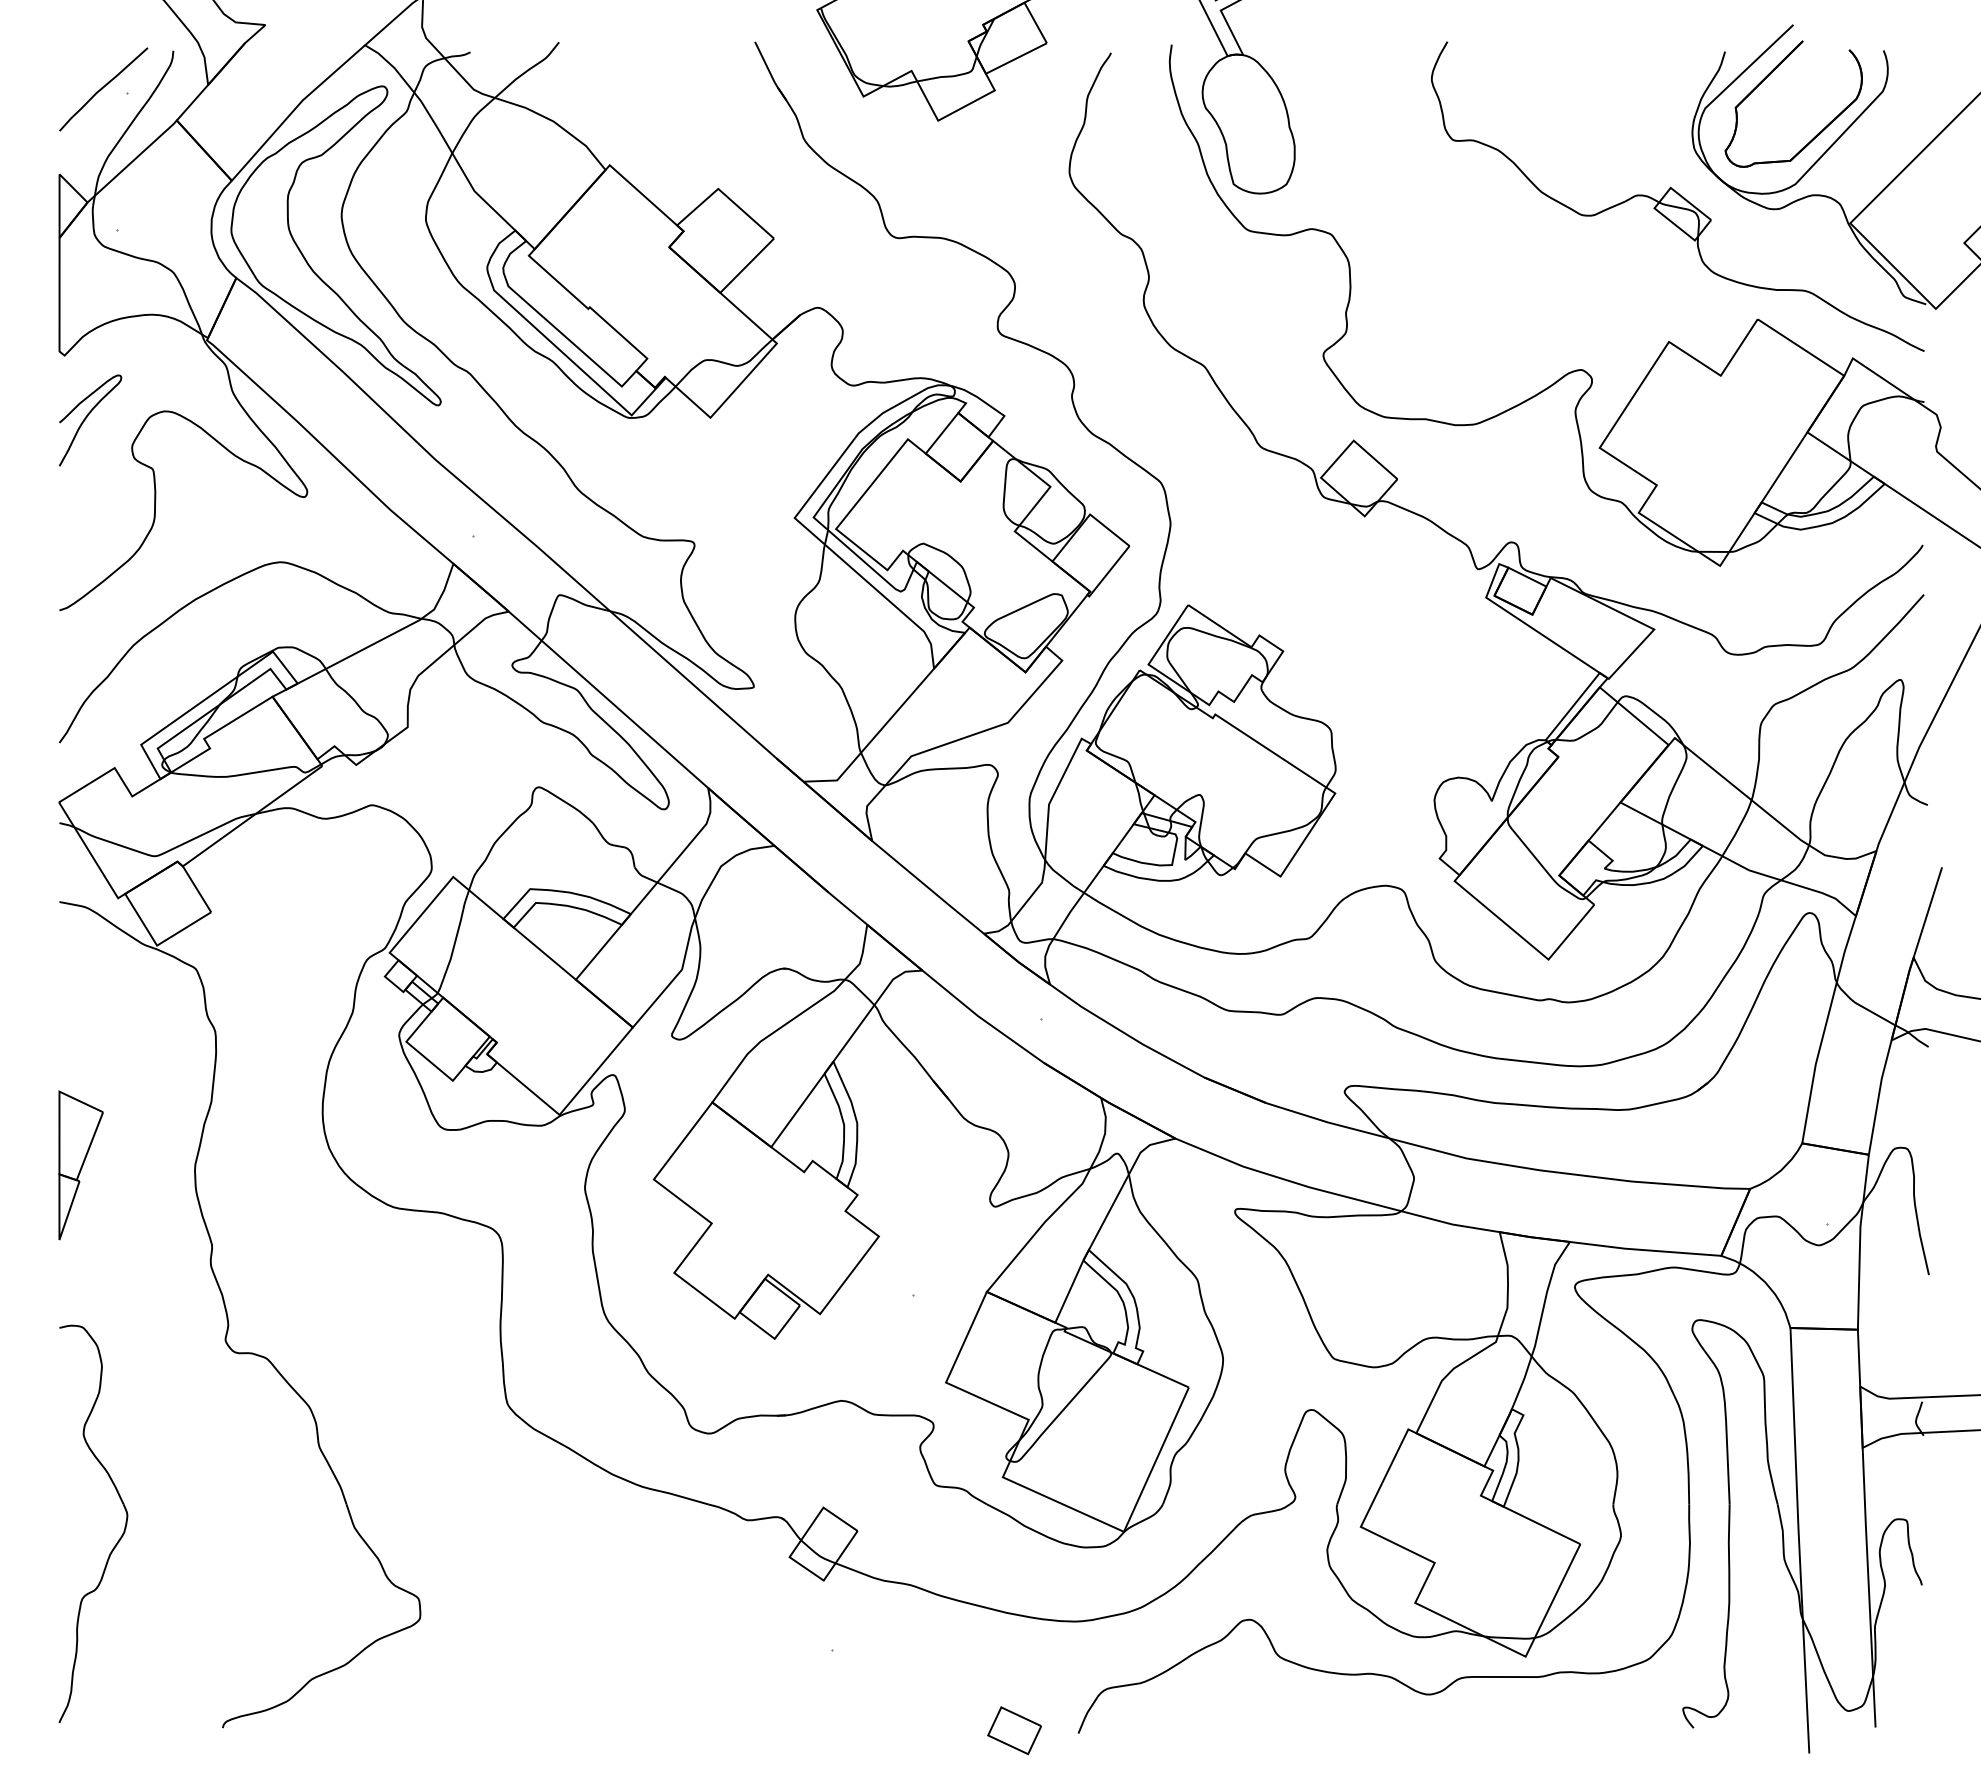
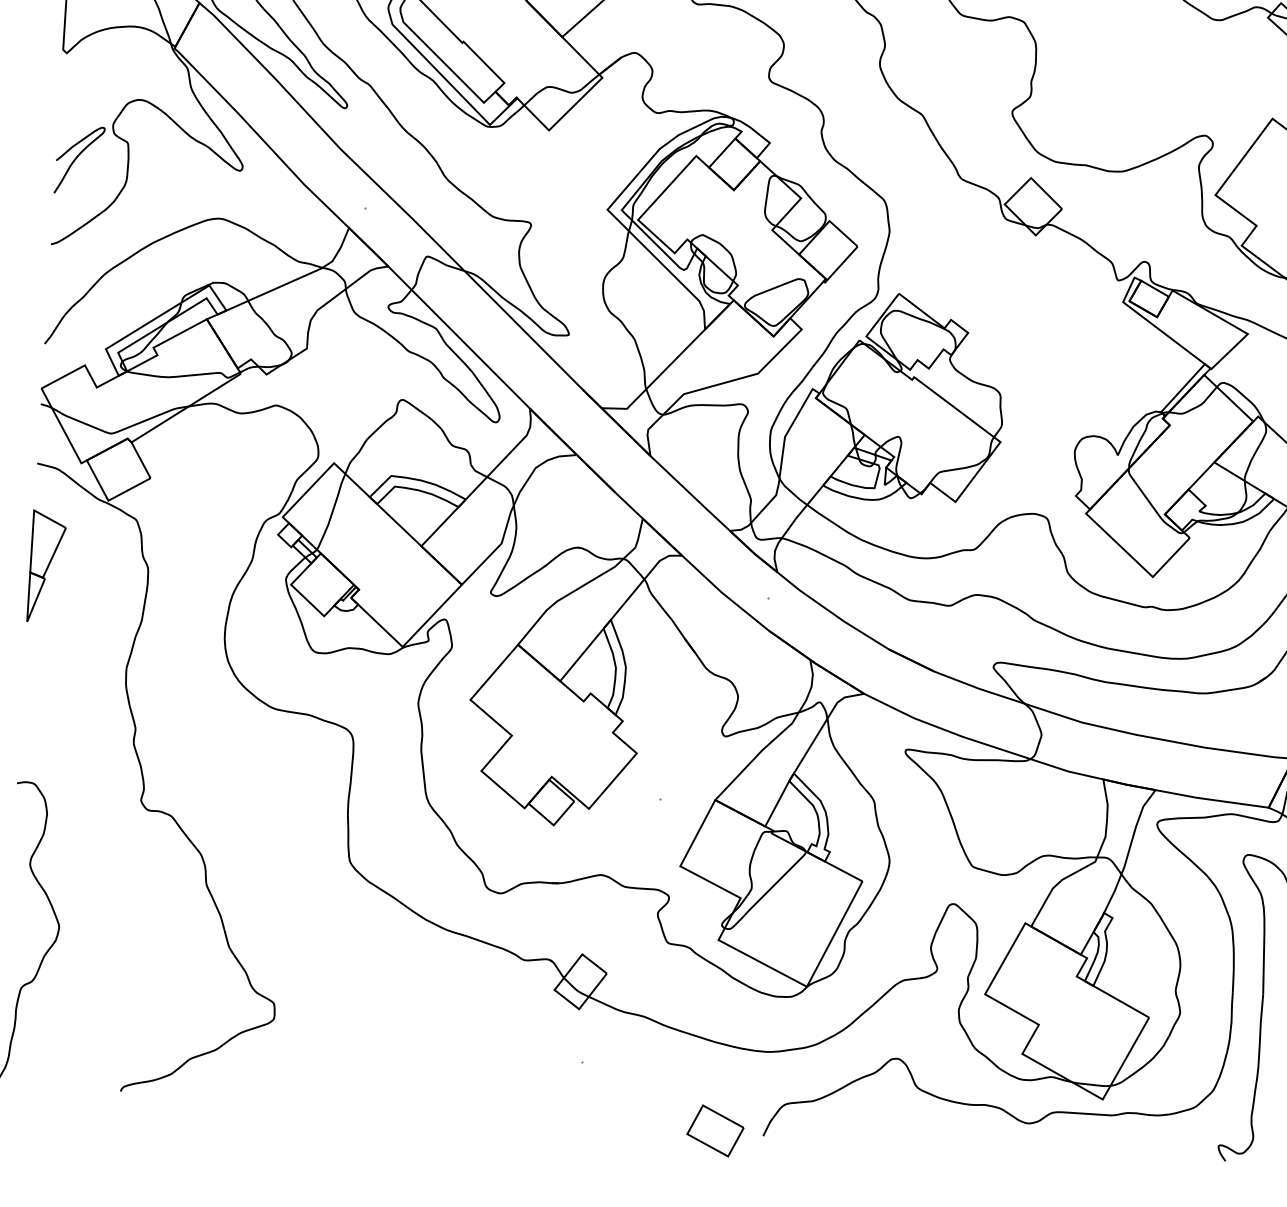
curve: (87, 417) -> (77, 157), moved
part: (80, 1165) -> (46, 566), moved
part: (1014, 1730) -> (715, 1130), size x1.4

